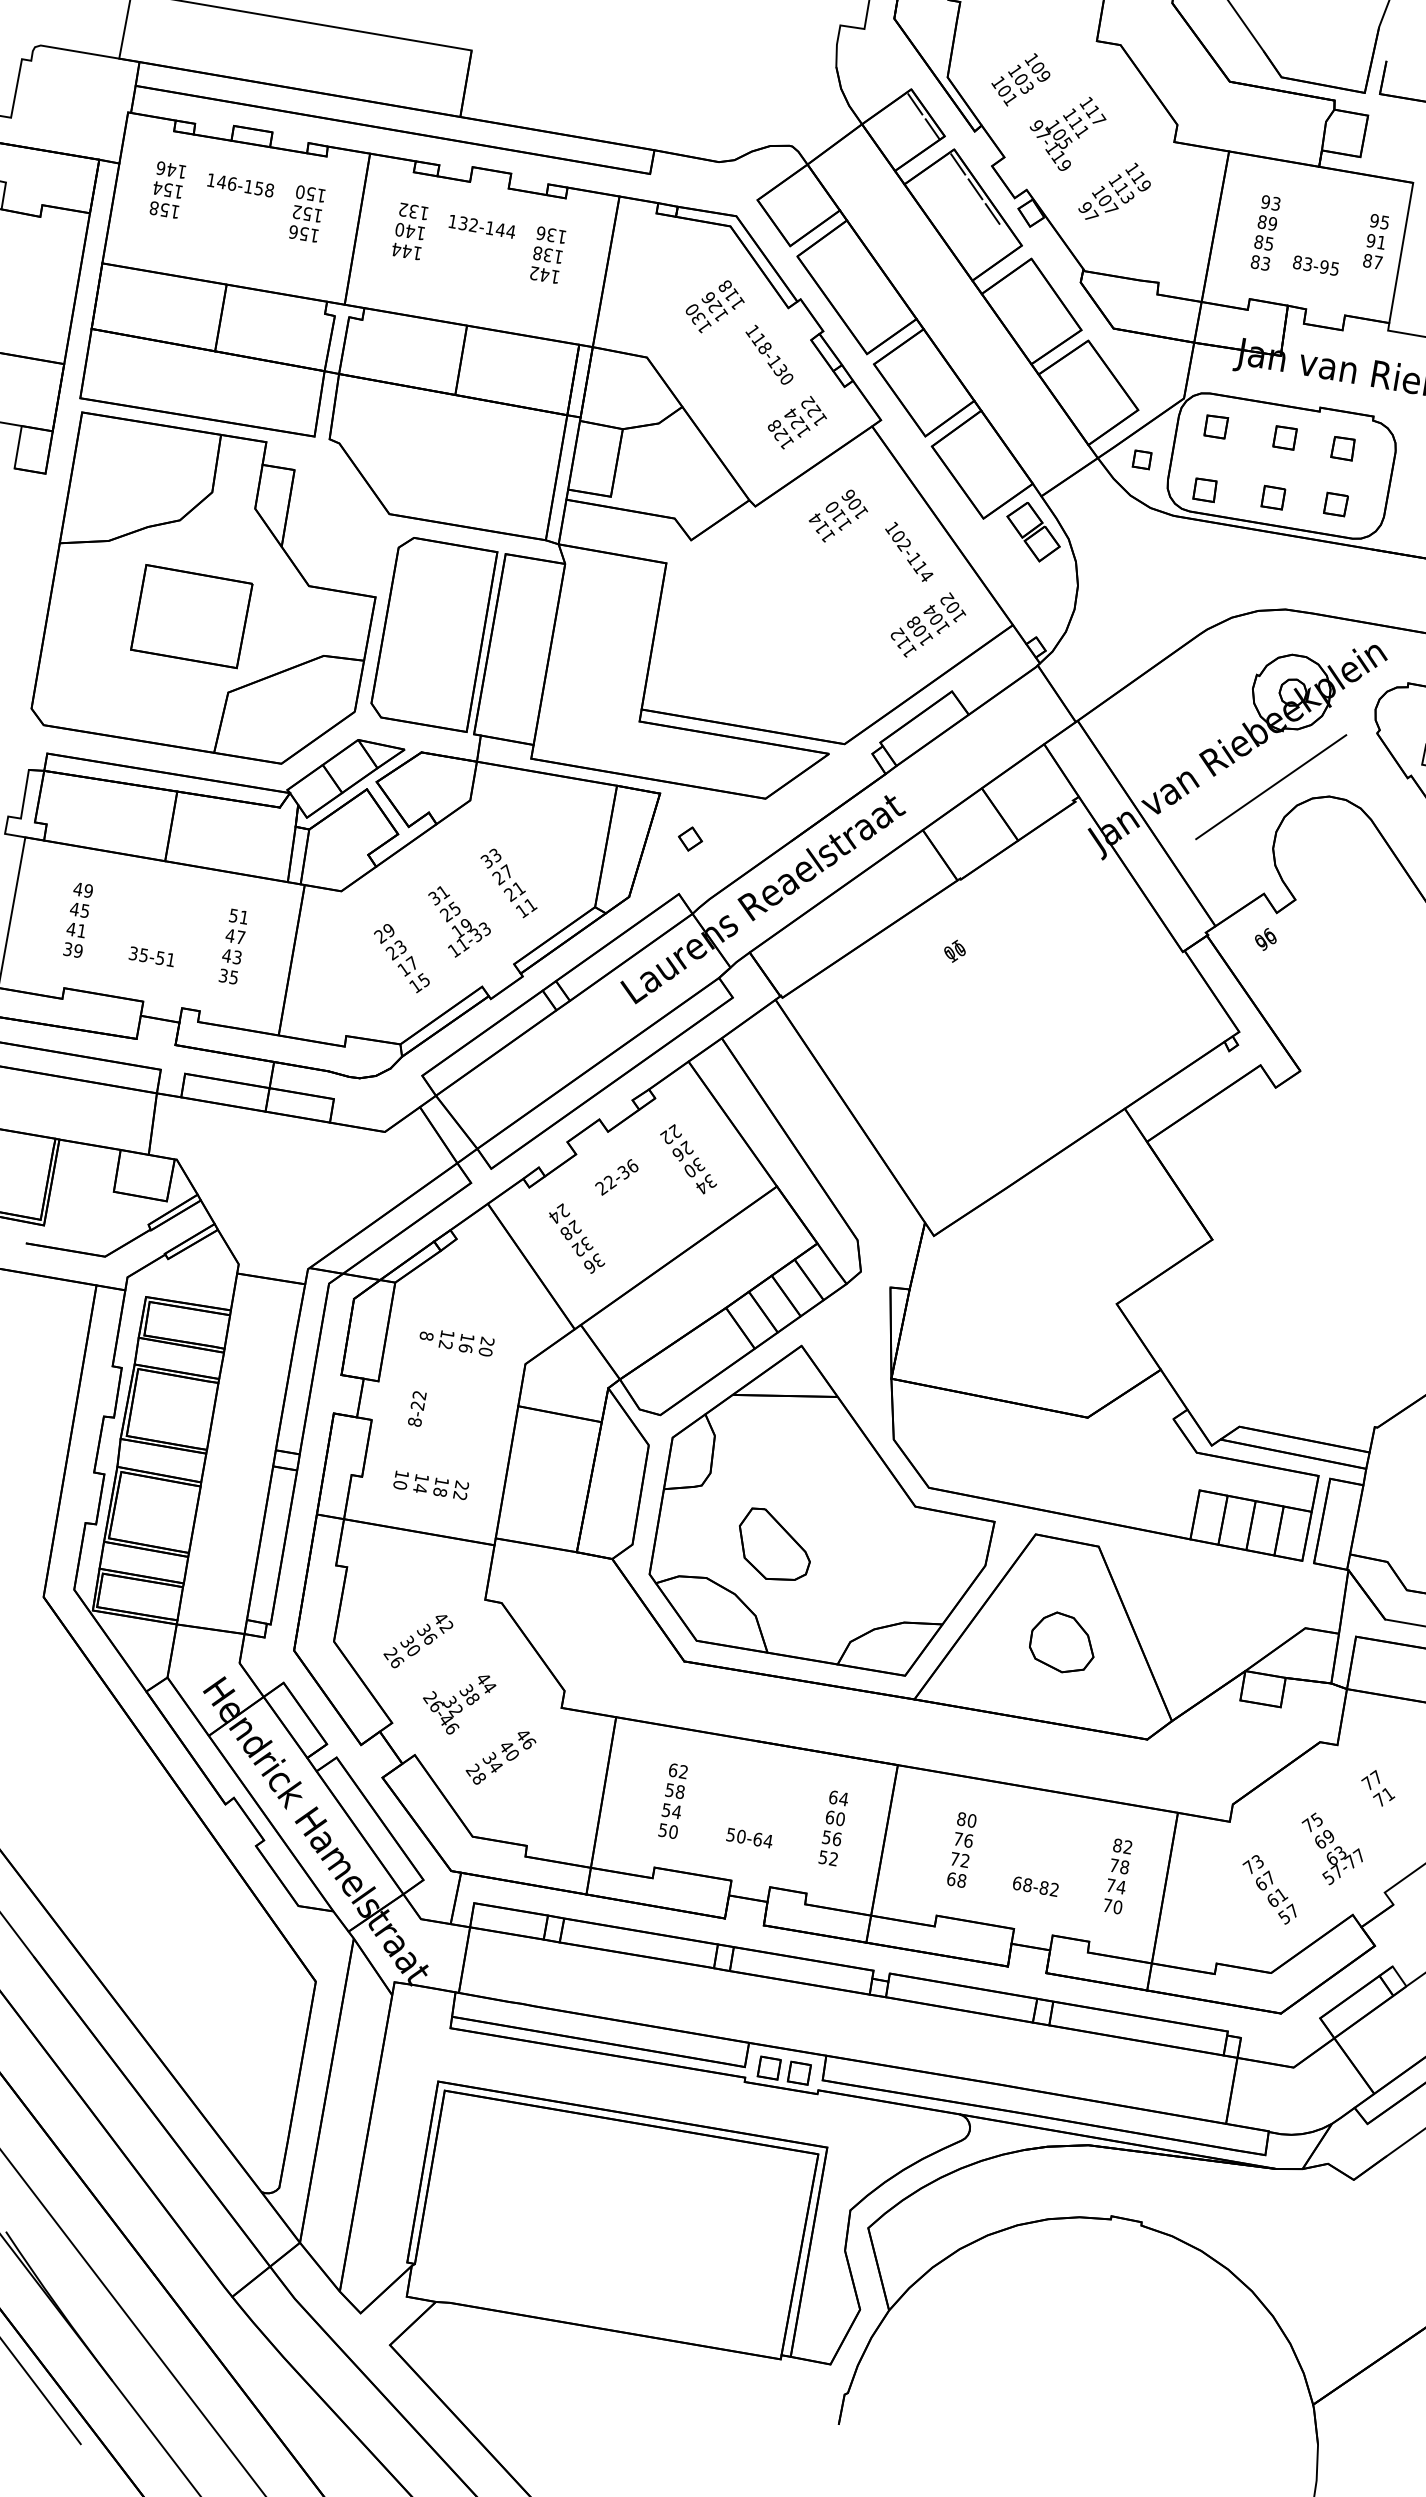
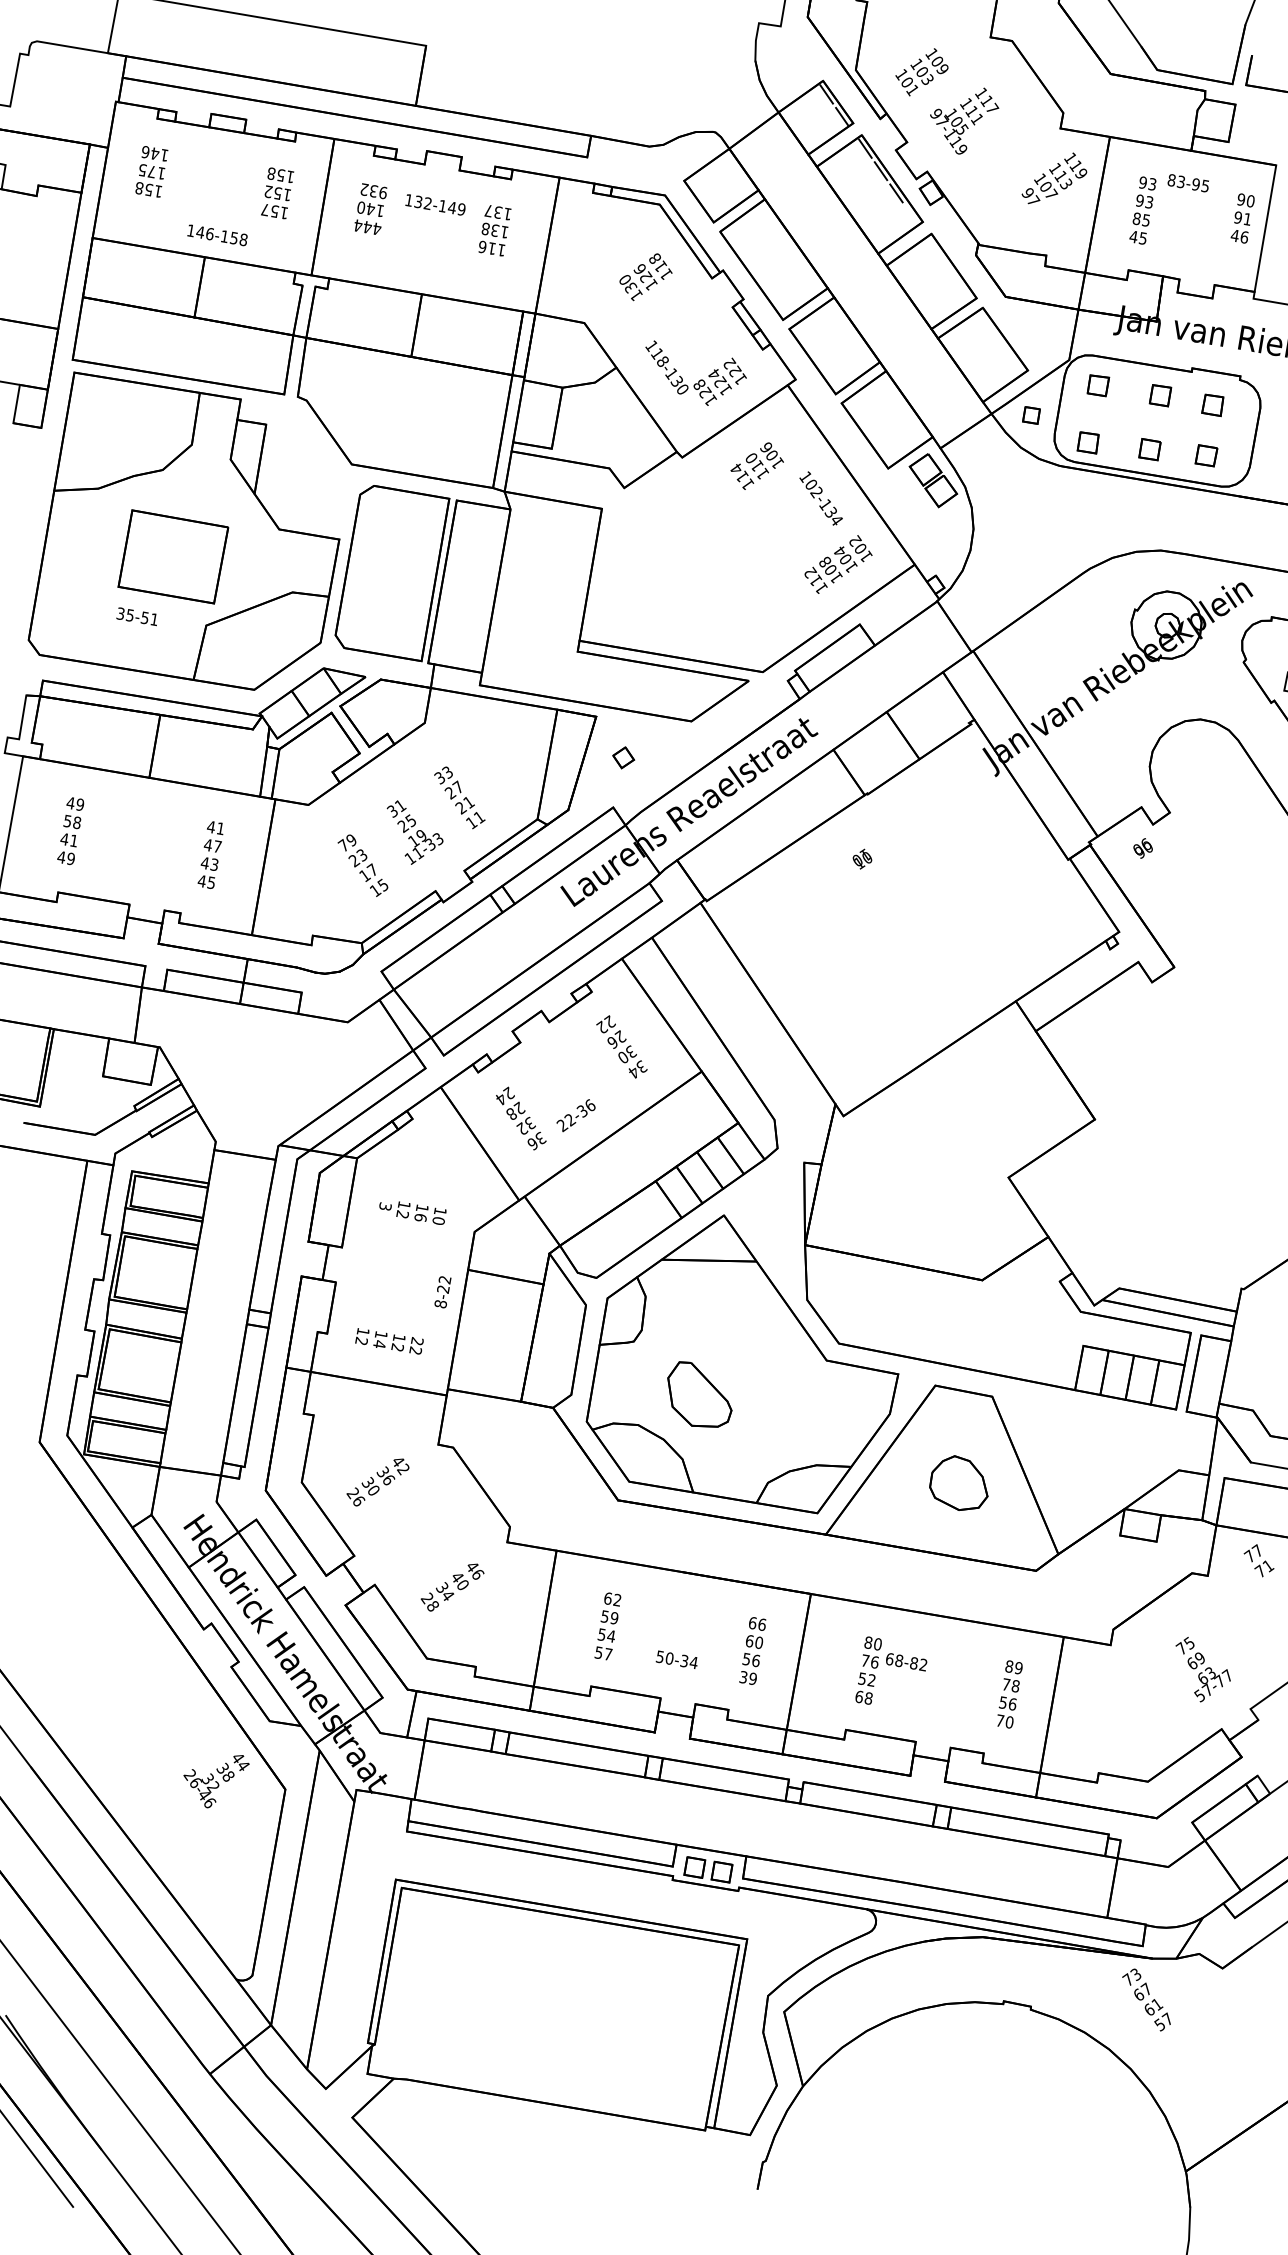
text: (240, 185) -> (217, 235), moved
text: (162, 189) -> (146, 171), 154 -> 175
text: (1114, 190) -> (1054, 177), moved
text: (300, 191) -> (271, 173), 150 -> 158
text: (424, 213) -> (383, 192), 132 -> 932
text: (1266, 222) -> (1143, 201), 89 -> 93
text: (1384, 222) -> (1250, 201), 95 -> 90
text: (510, 231) -> (461, 209), 132-144 -> 132-149
text: (292, 232) -> (264, 210), 156 -> 157
text: (540, 233) -> (488, 211), 136 -> 137
text: (417, 253) -> (377, 229), 144 -> 444
text: (1372, 261) -> (1239, 236), 87 -> 46
text: (1260, 262) -> (1138, 237), 83 -> 45
text: (1315, 265) -> (1187, 183), moved
text: (539, 273) -> (487, 247), 142 -> 116
text: (769, 354) -> (667, 367), moved
text: (919, 567) -> (830, 512), 102-114 -> 102-134
line: (1271, 787) -> (1148, 711), removed
text: (79, 909) -> (72, 821), 45 -> 58
text: (232, 915) -> (210, 826), 51 -> 41
text: (380, 935) -> (343, 844), 29 -> 79
text: (67, 949) -> (61, 857), 39 -> 49
text: (150, 956) -> (136, 616), moved
text: (222, 975) -> (201, 881), 35 -> 45
text: (616, 1177) -> (575, 1115), moved
text: (426, 1335) -> (385, 1206), 8 -> 3
text: (487, 1340) -> (440, 1210), 20 -> 10
text: (417, 1408) -> (443, 1291), moved
text: (400, 1484) -> (361, 1340), 10 -> 12
text: (440, 1491) -> (397, 1346), 18 -> 12
text: (459, 1704) -> (216, 1781), moved
text: (1378, 1788) -> (1259, 1560), moved
text: (679, 1791) -> (613, 1617), 58 -> 59
text: (843, 1799) -> (761, 1624), 64 -> 66
text: (673, 1831) -> (608, 1653), 50 -> 57
text: (757, 1839) -> (684, 1661), 50-64 -> 50-34
text: (1127, 1847) -> (1018, 1668), 82 -> 89
text: (829, 1858) -> (749, 1678), 52 -> 39
text: (954, 1858) -> (862, 1678), 72 -> 52
text: (1035, 1886) -> (906, 1662), moved
text: (1115, 1886) -> (1007, 1703), 74 -> 56
text: (1269, 1889) -> (1146, 1999), moved

